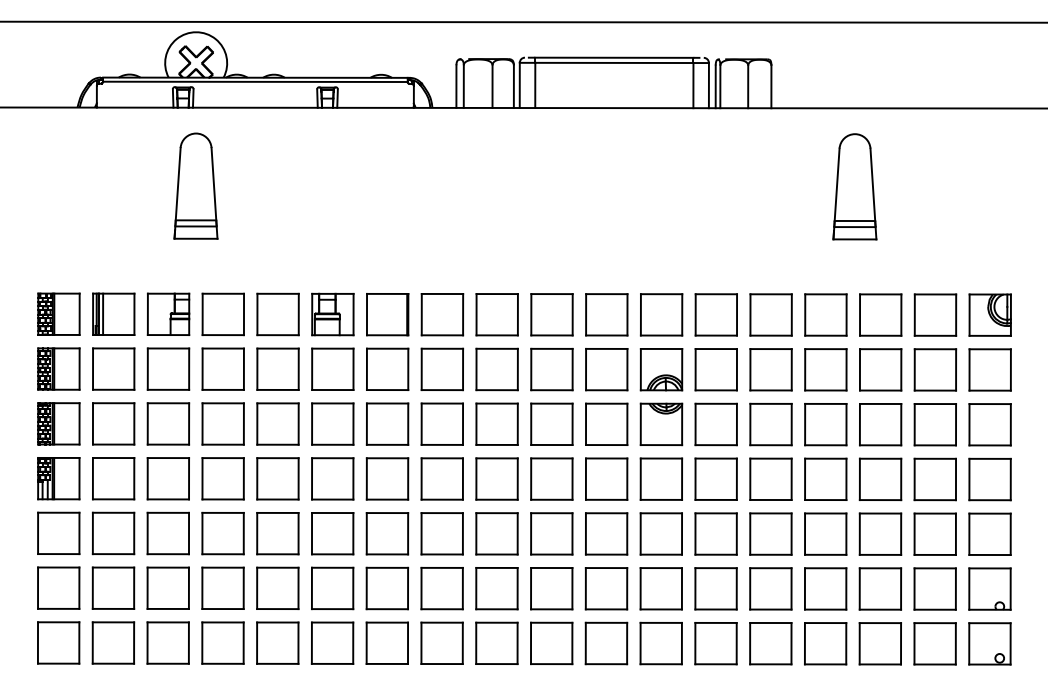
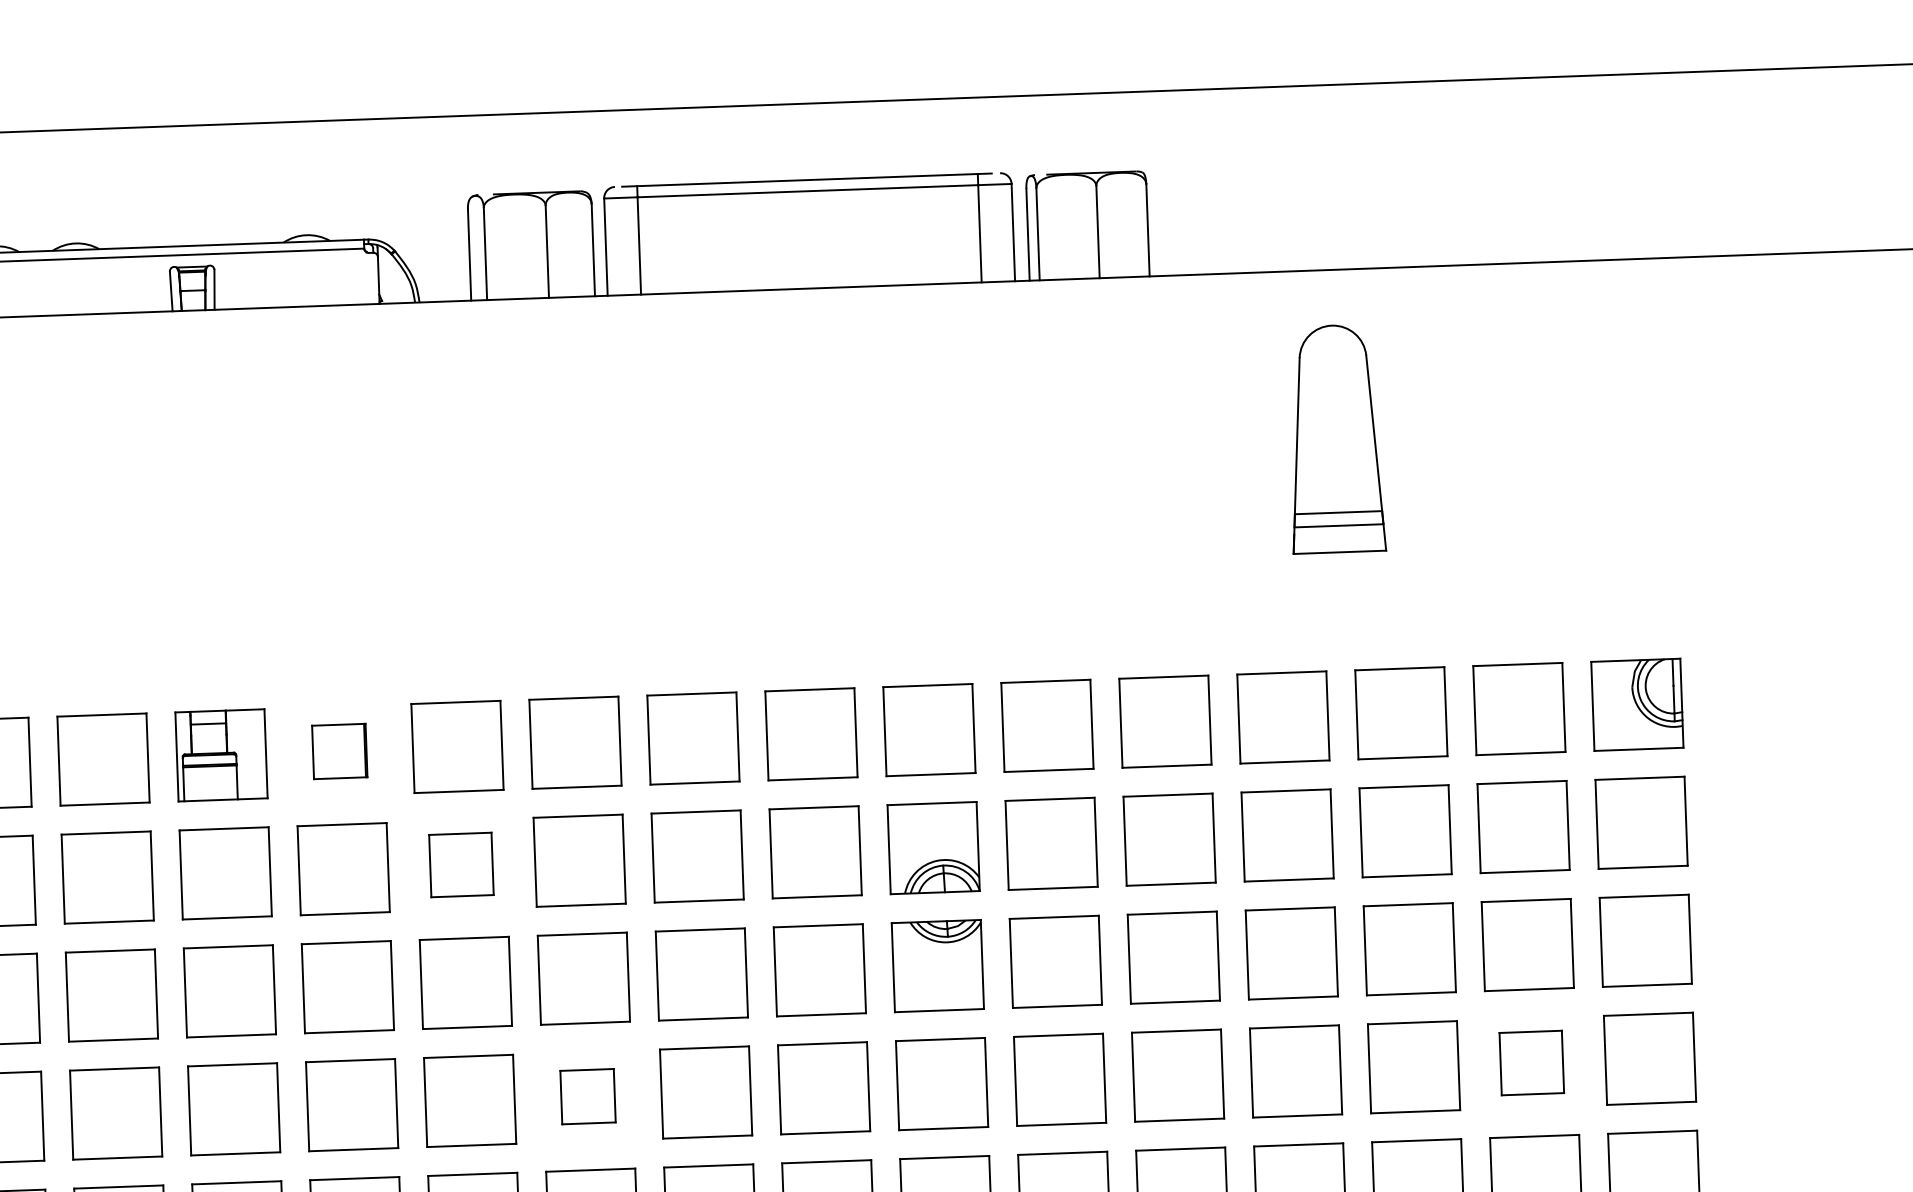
part: (387, 314) -> (339, 750), size x0.6
part: (441, 369) -> (459, 865), size x0.7
part: (496, 478) -> (586, 1095), size x0.6
part: (934, 479) -> (1530, 1063), size x0.7

